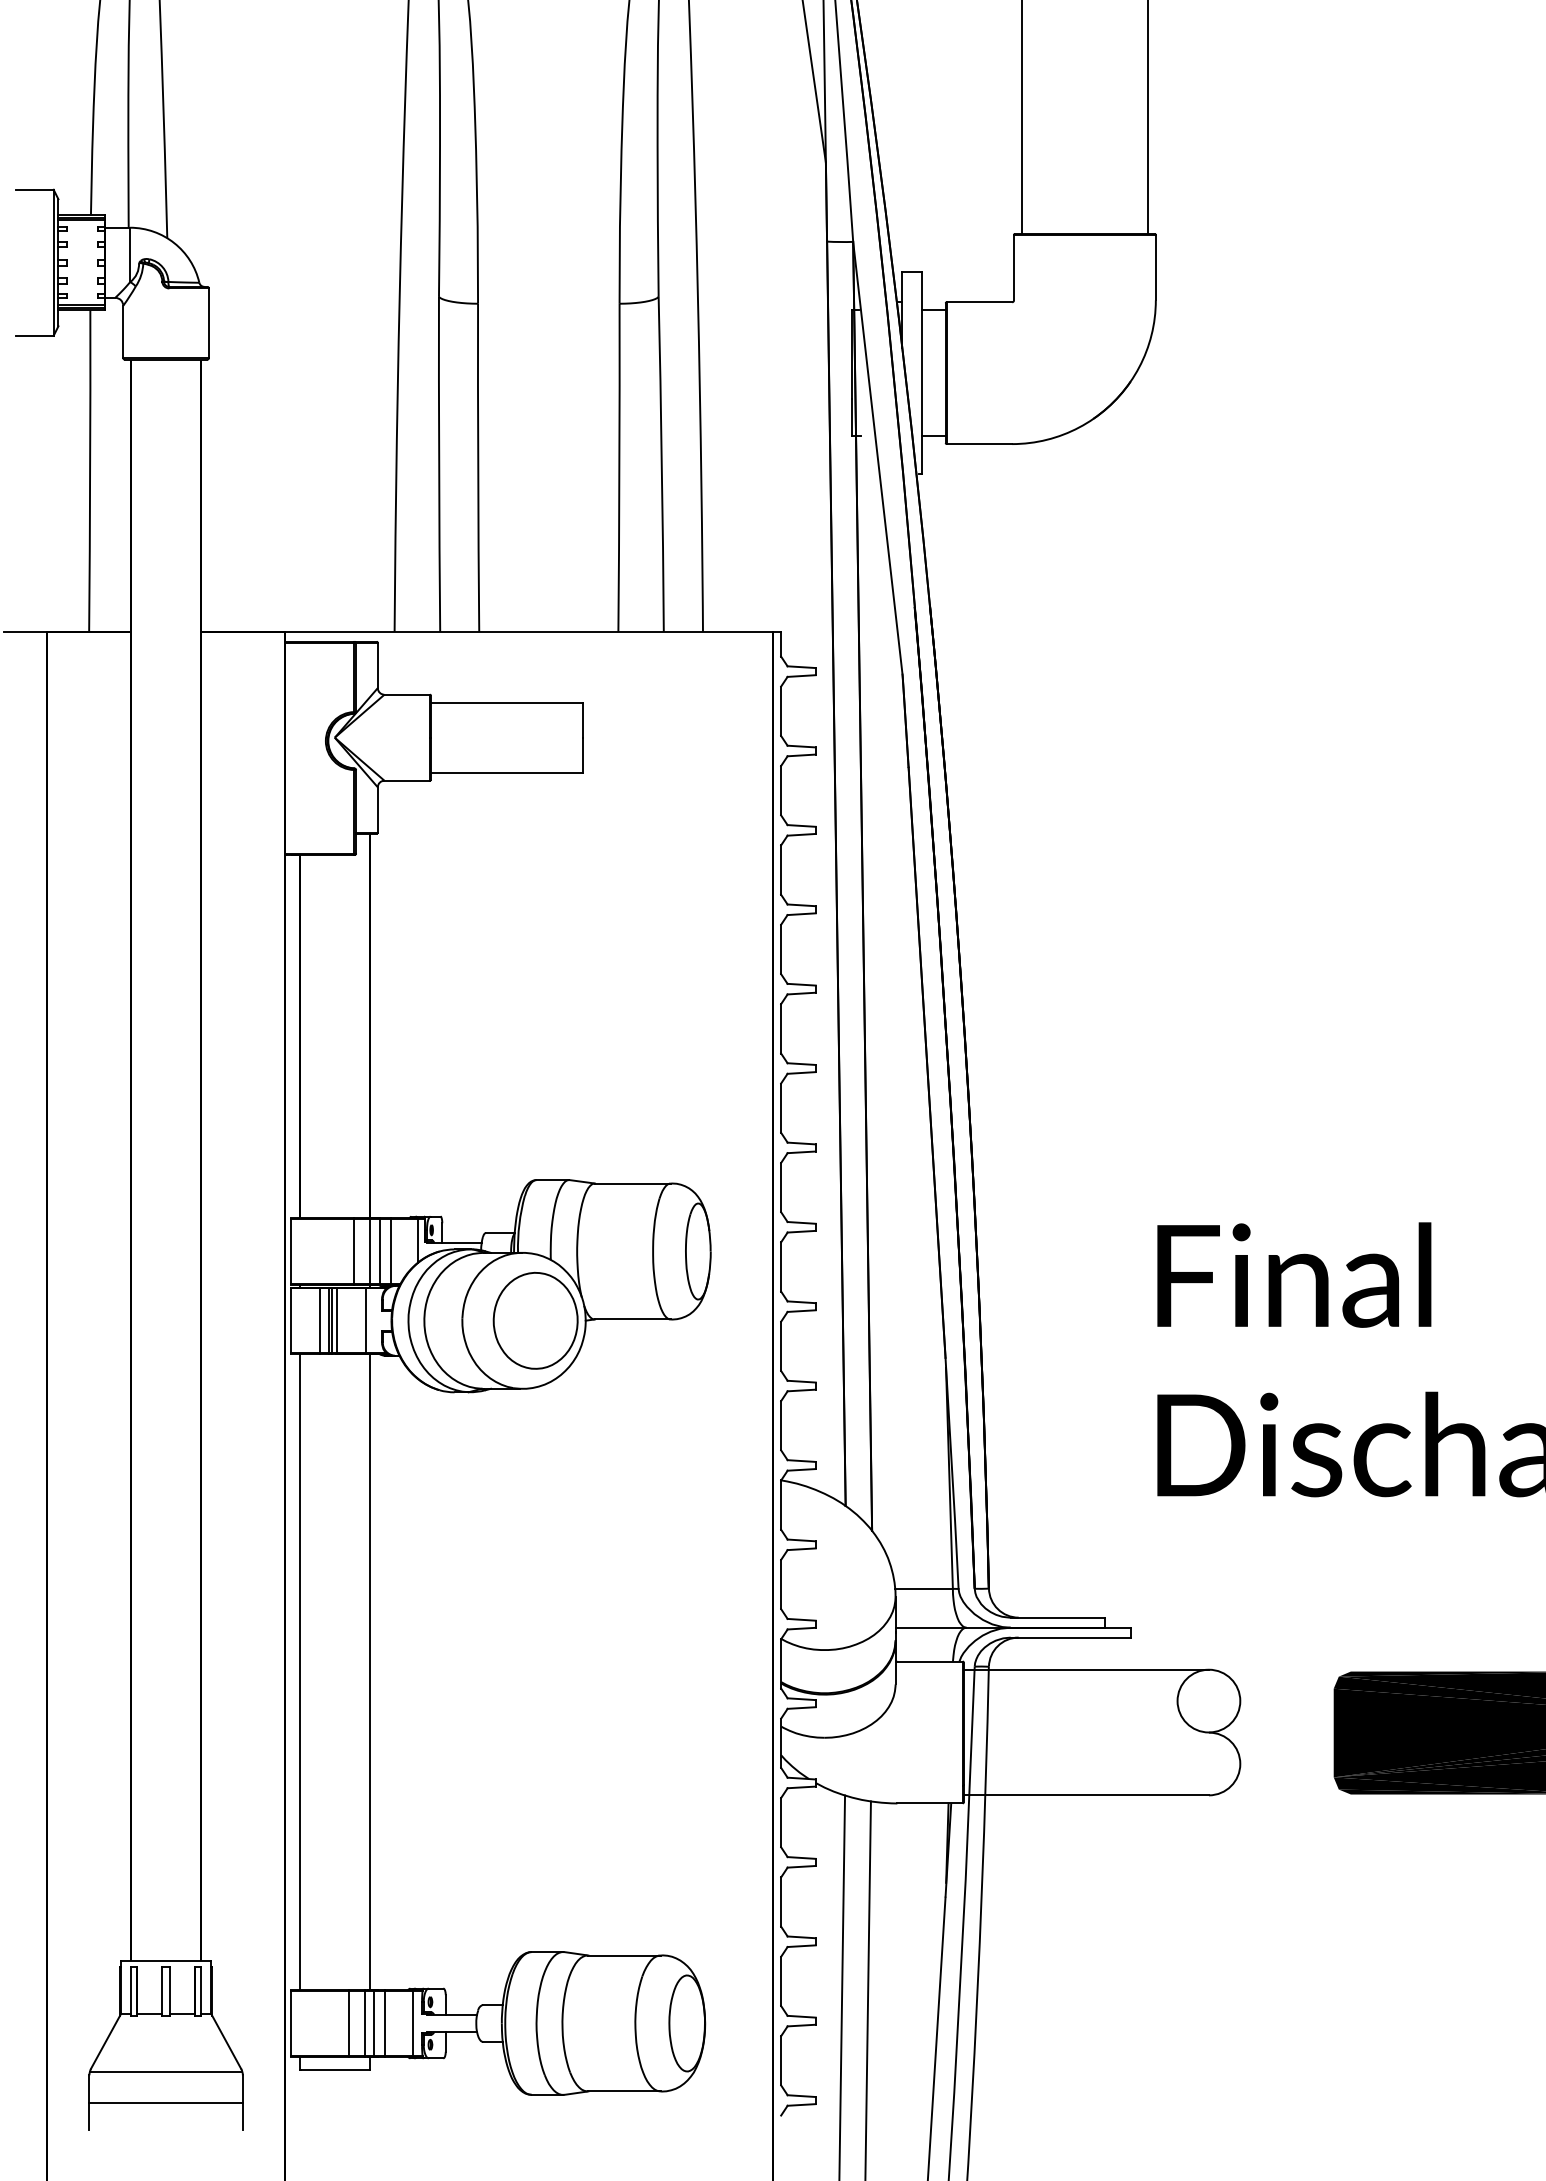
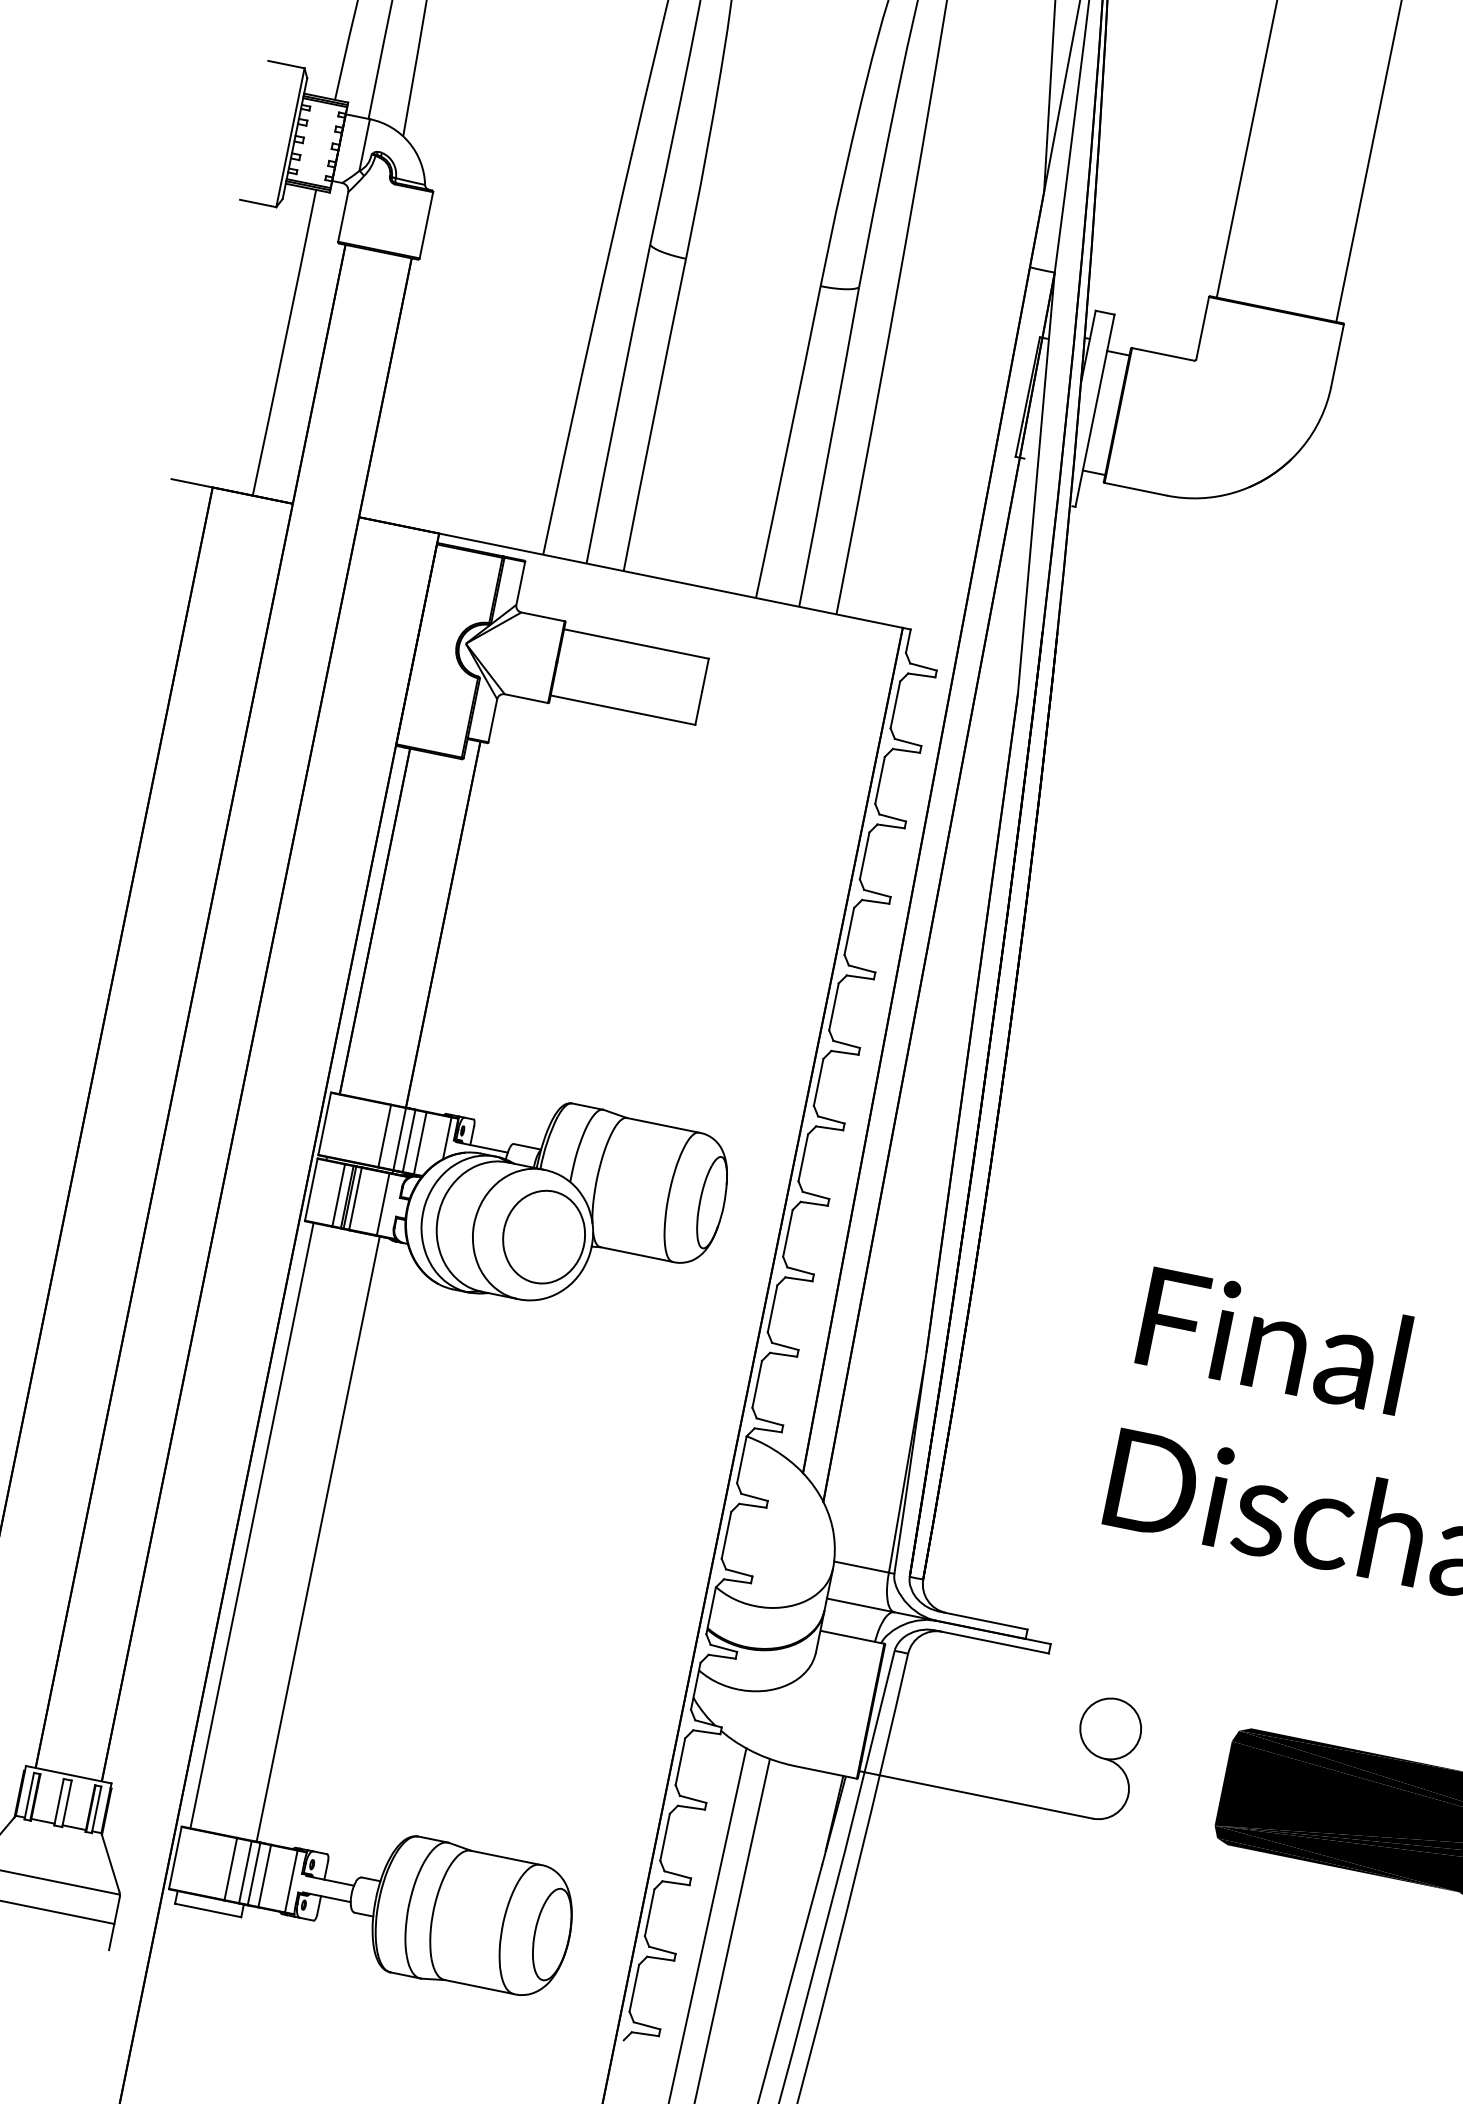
line: (1085, 1669) -> (999, 1675), removed

